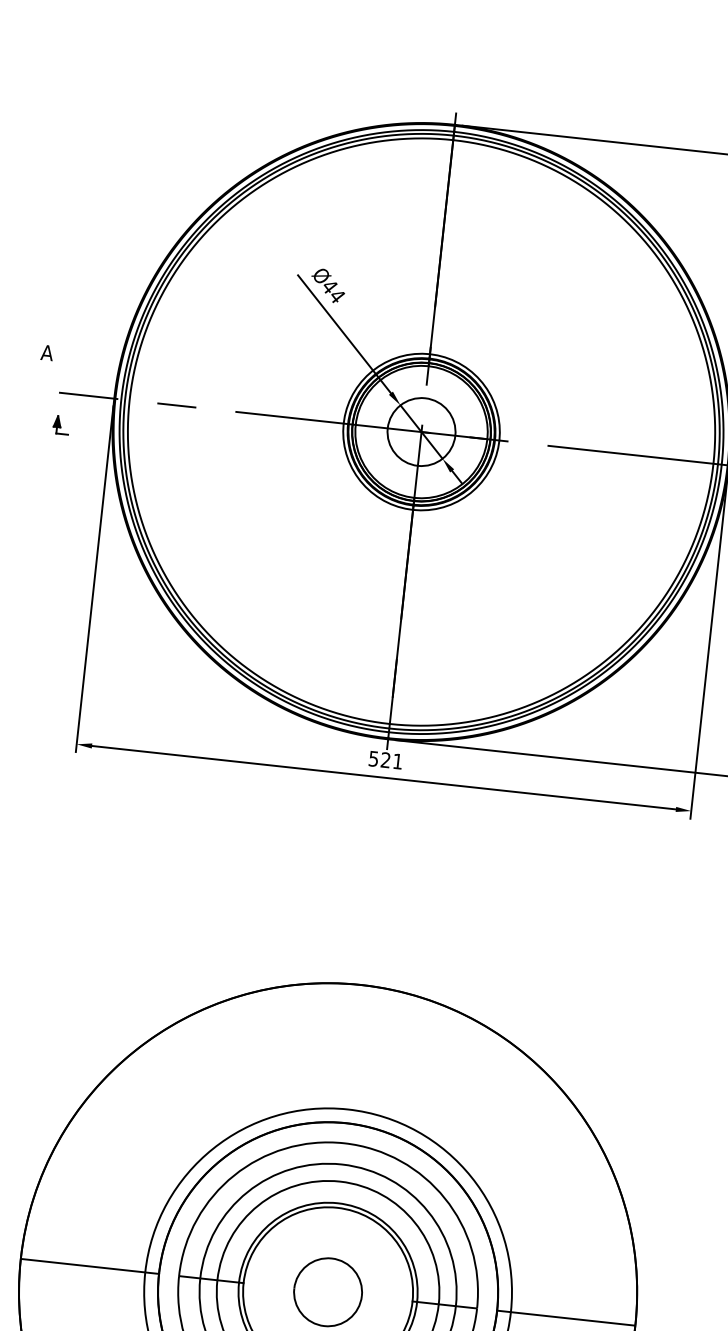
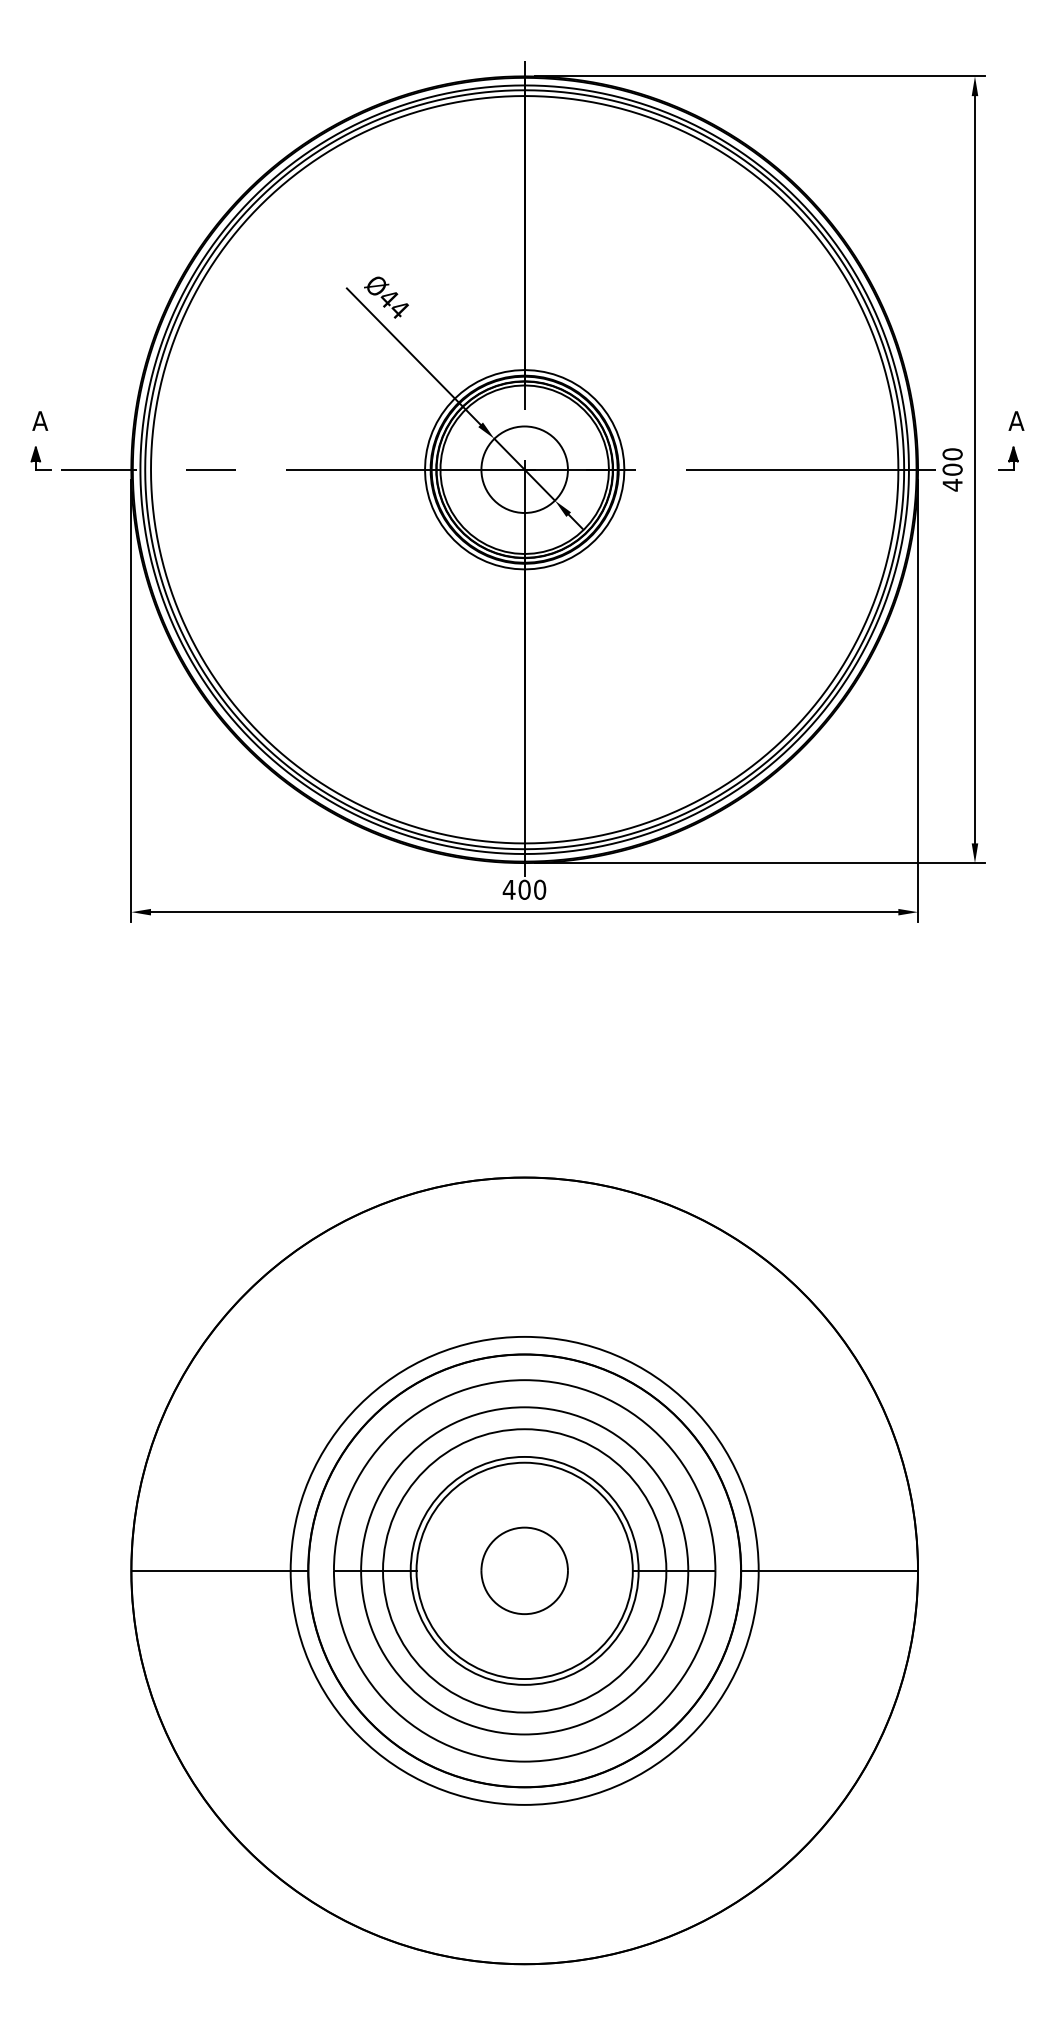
part: (60, 425) -> (40, 458), moved
text: (385, 759) -> (524, 889), 521 -> 400

